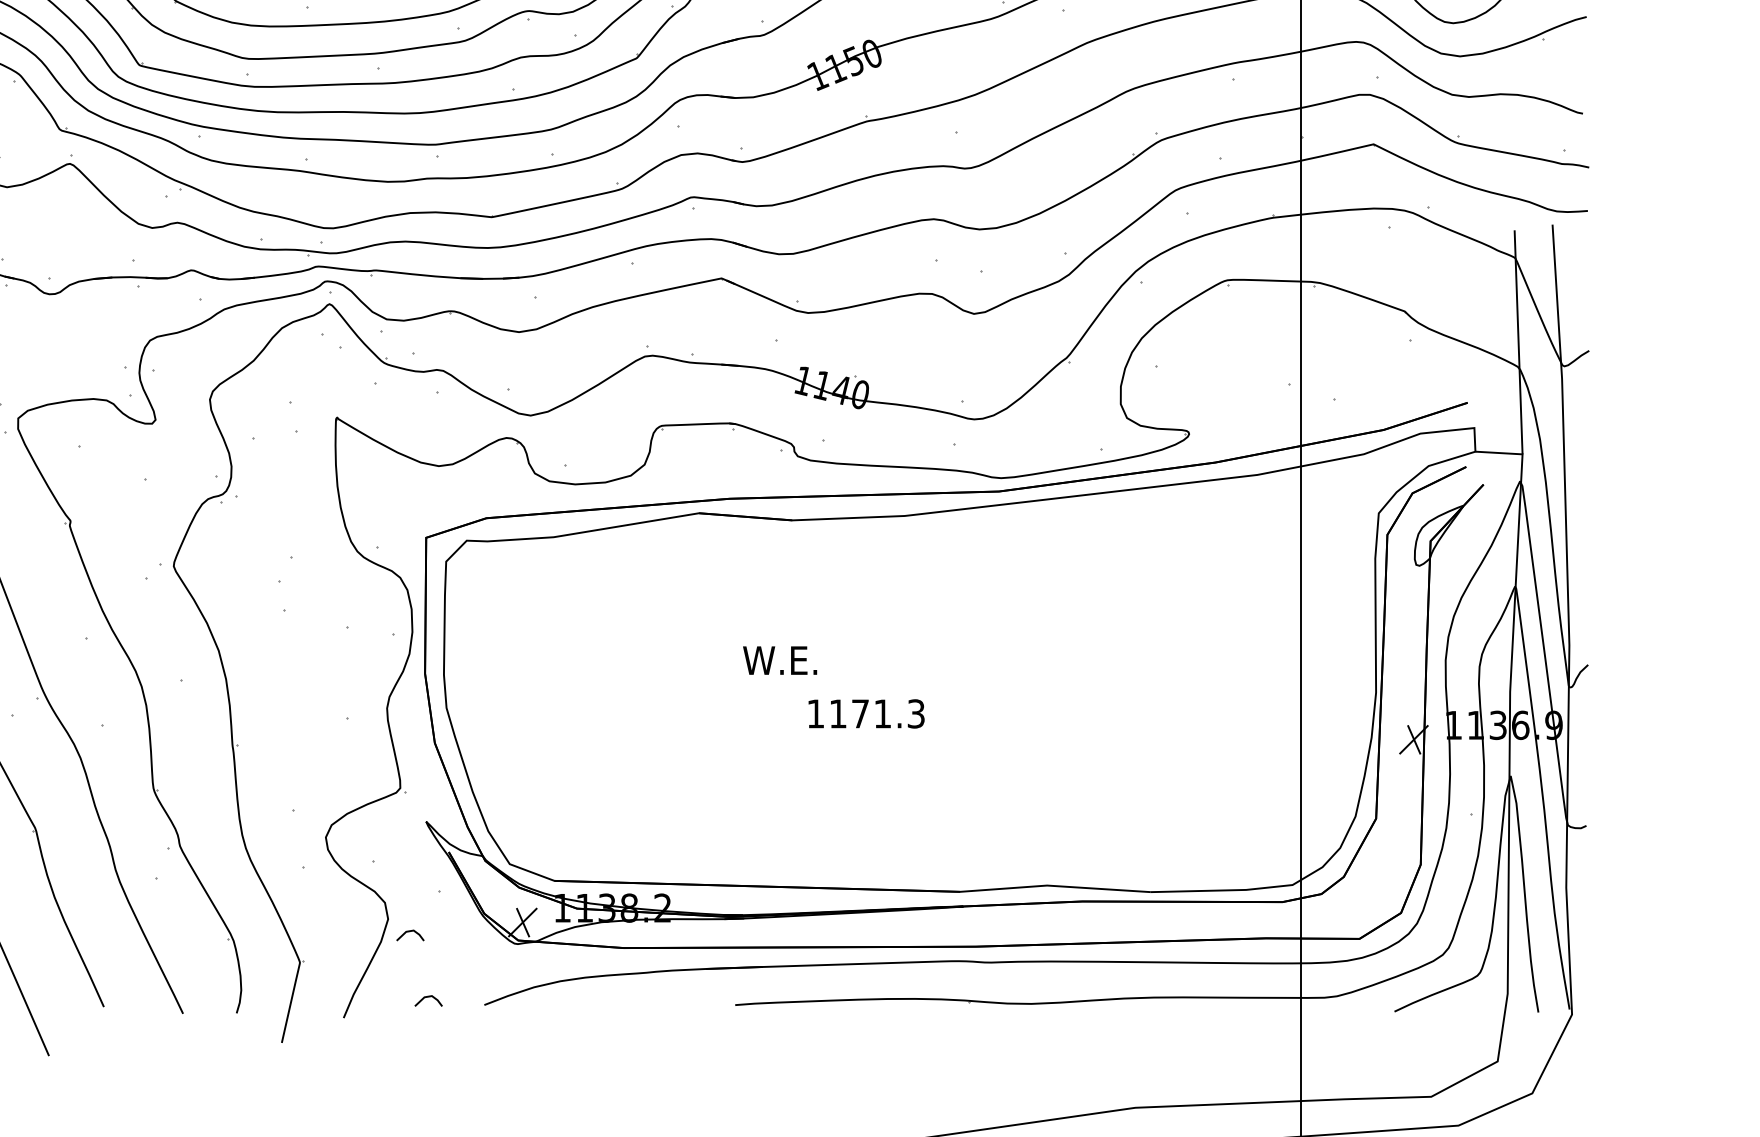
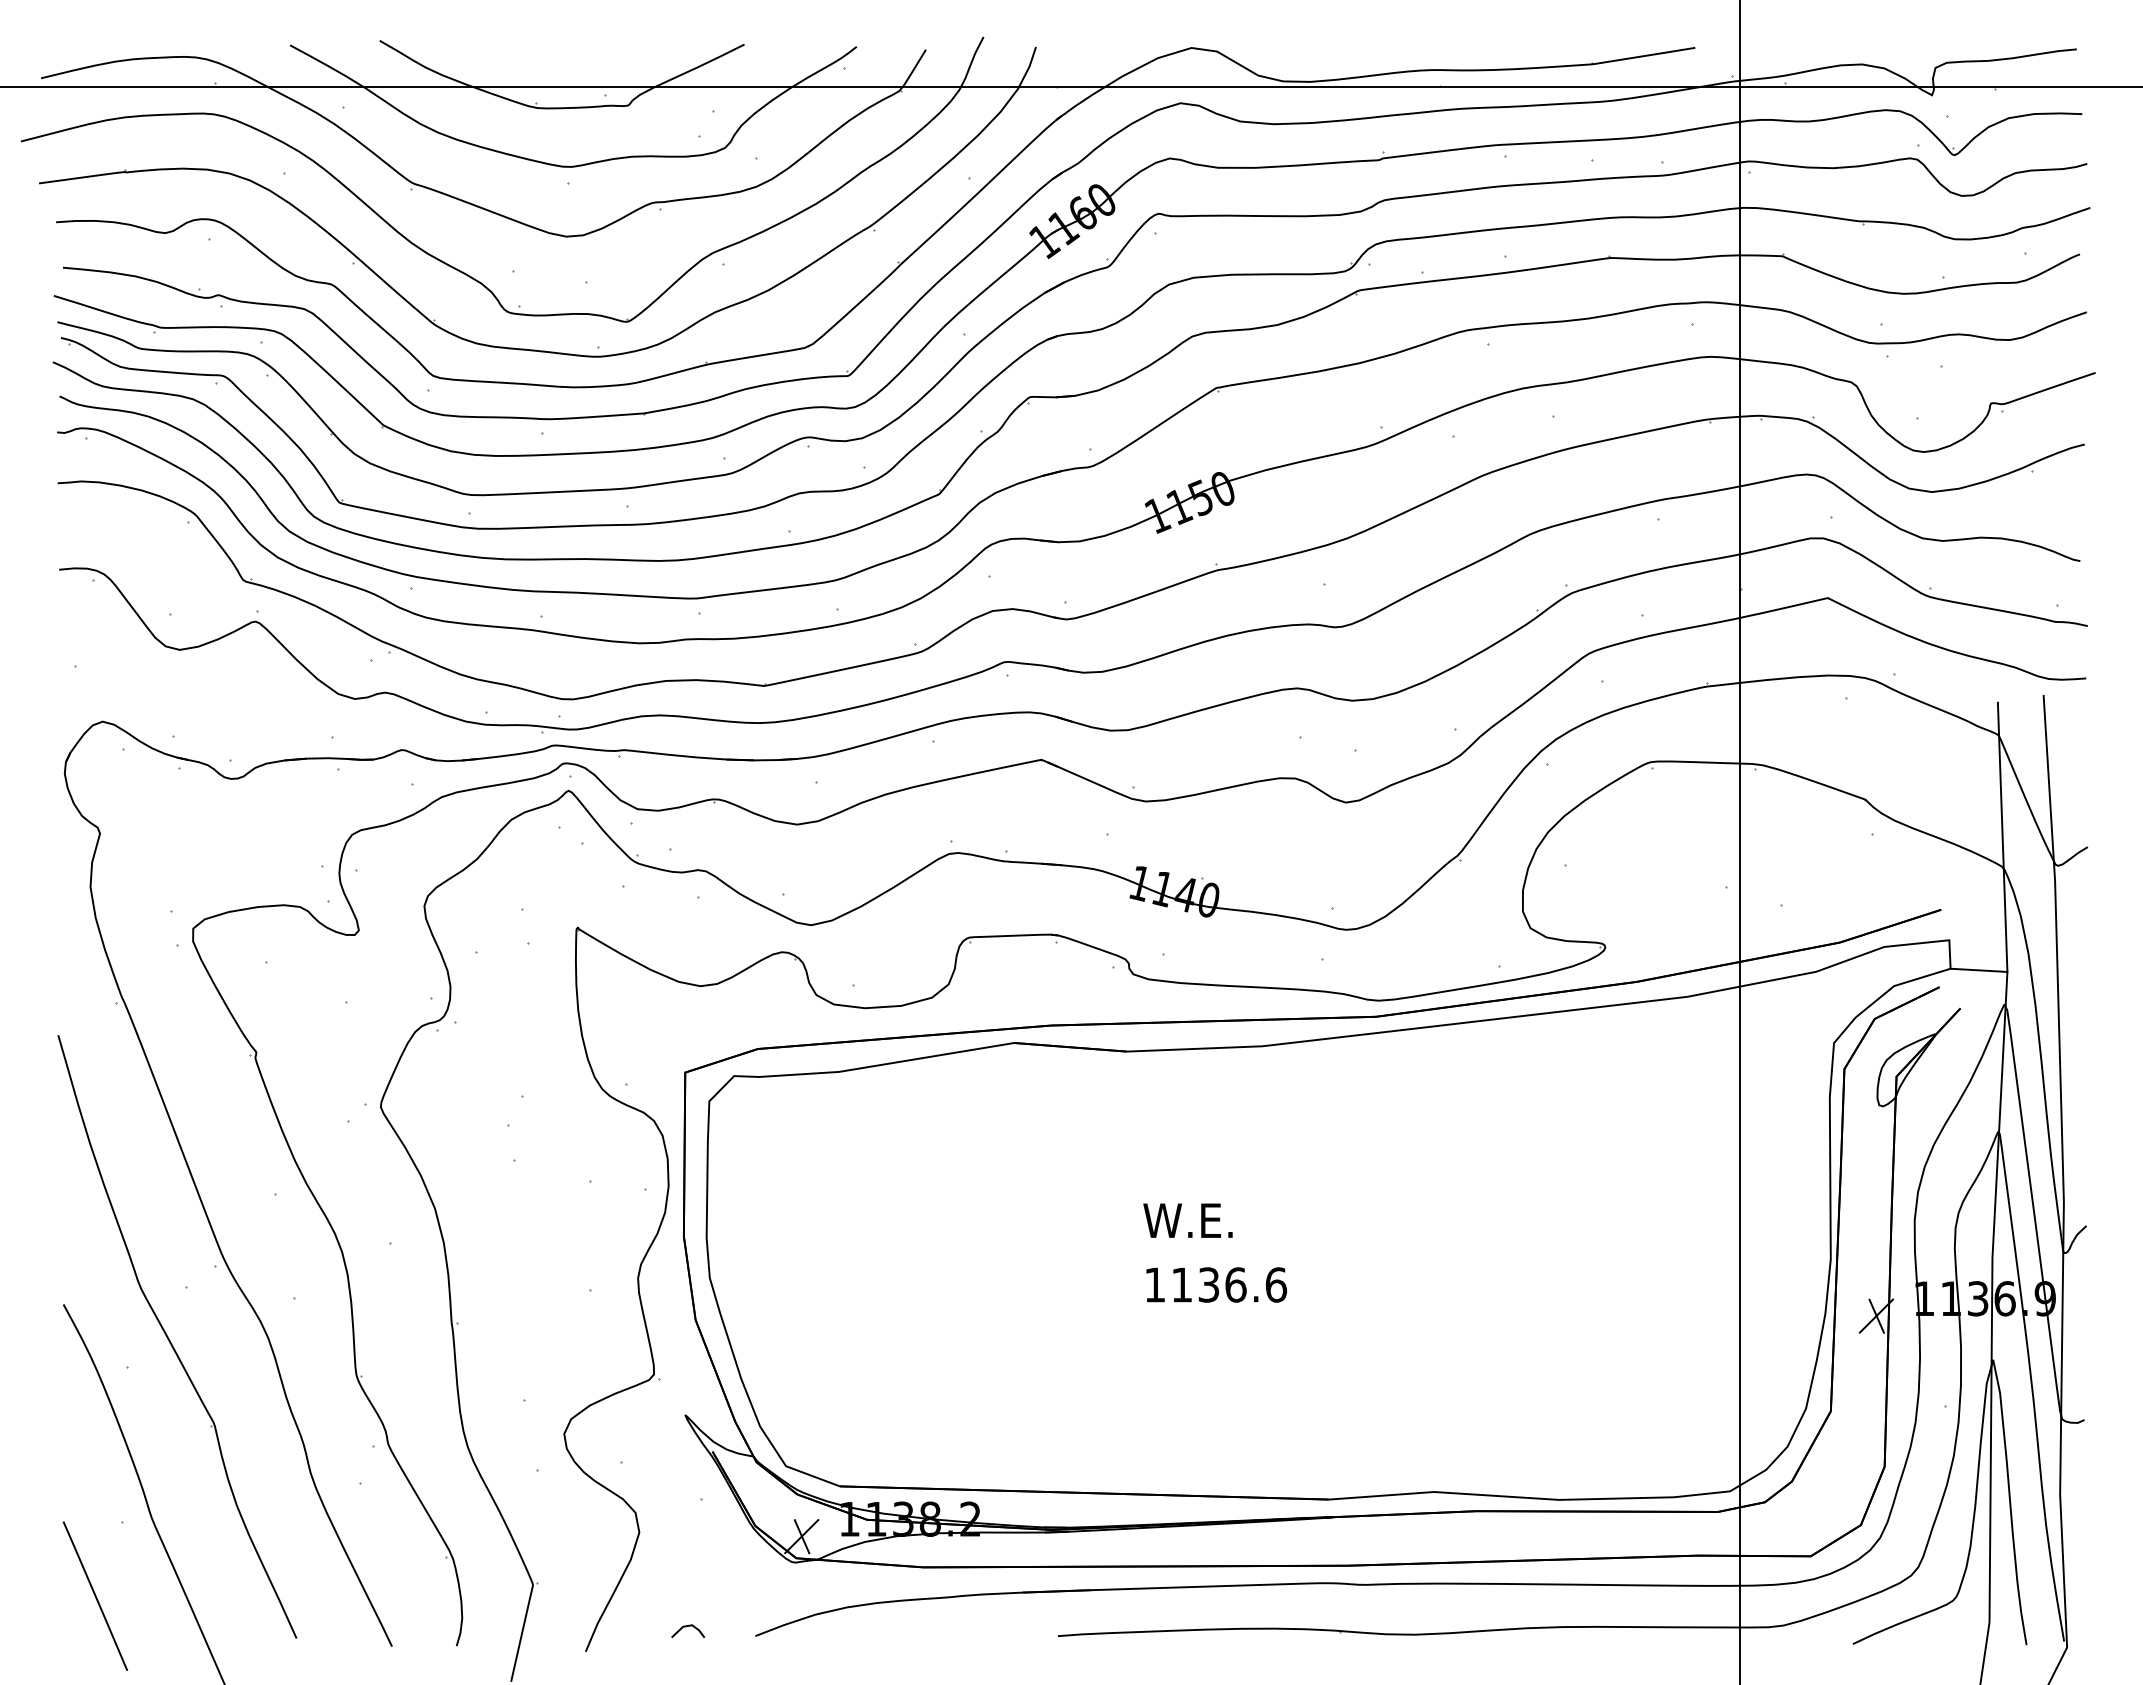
text: (779, 660) -> (1187, 1220), moved
text: (888, 713) -> (1242, 1284), 1171.3 -> 1136.6
line: (409, 932) -> (664, 1548), removed

